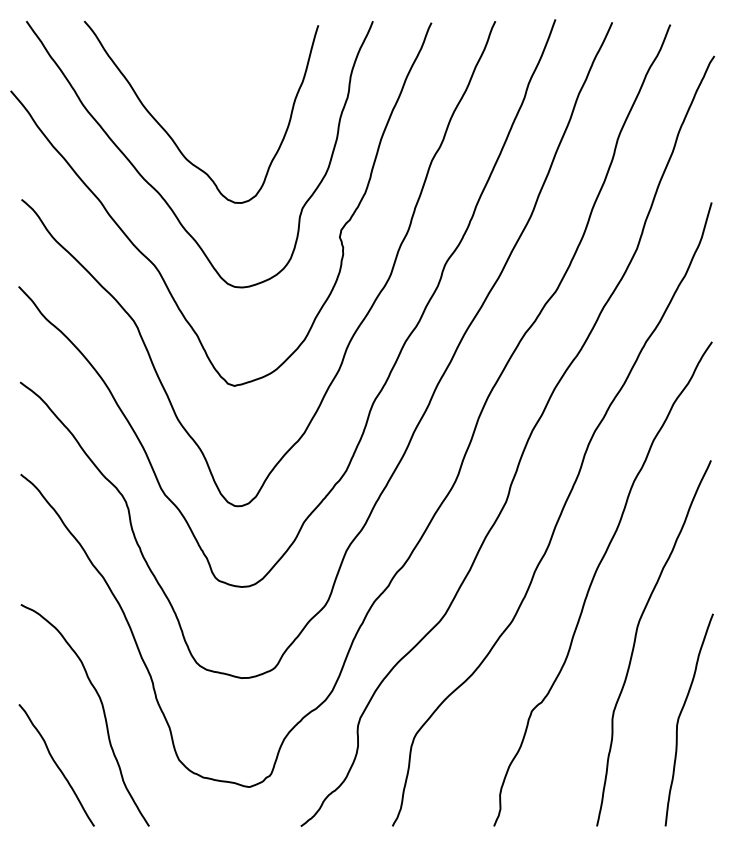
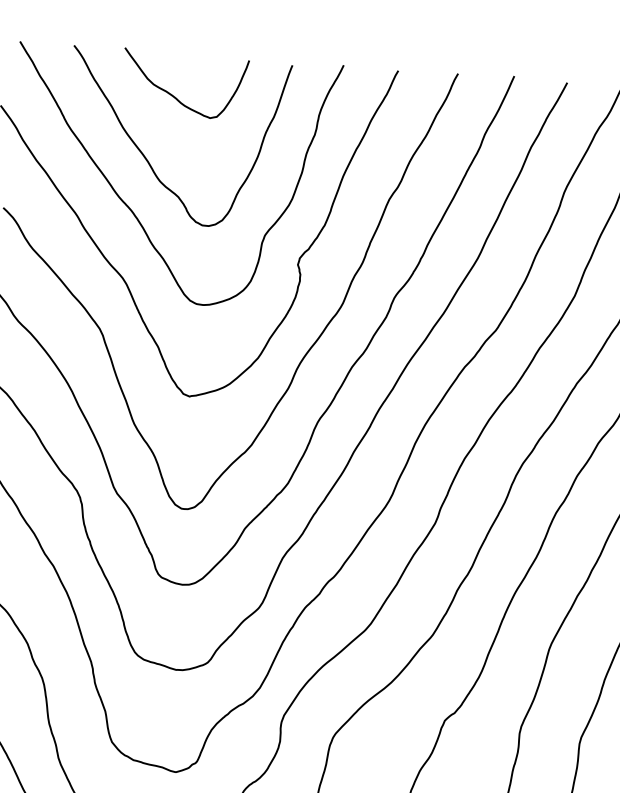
curve: (197, 68) -> (176, 97), added

